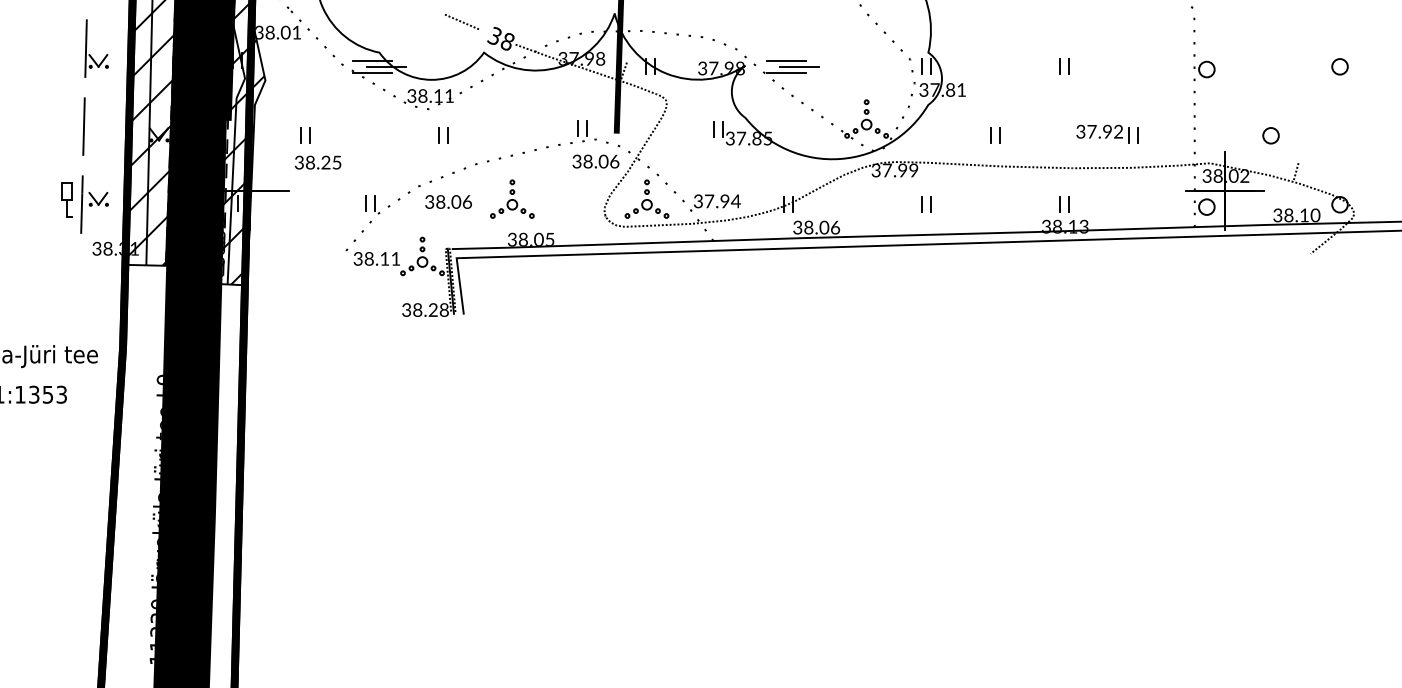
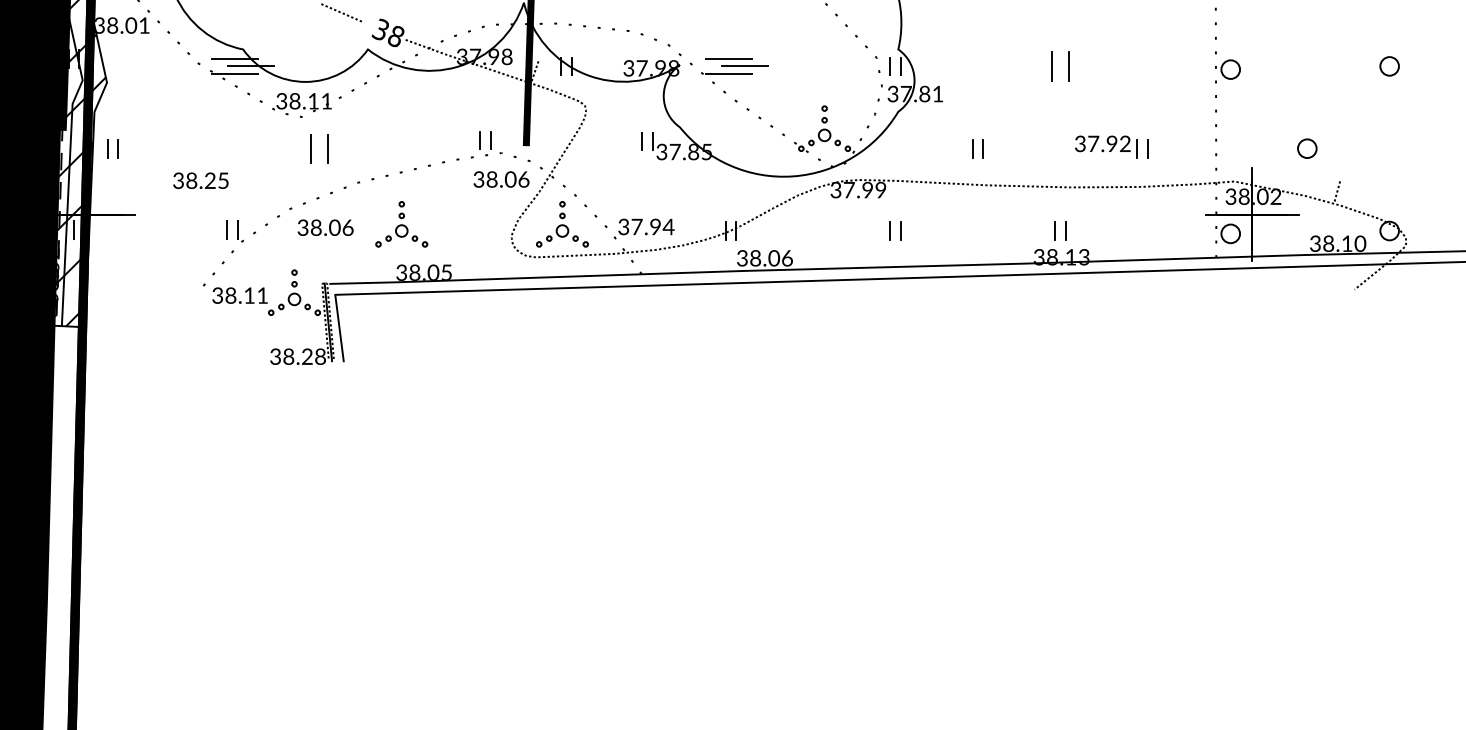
part: (1064, 66) -> (1060, 65), size x1.6
part: (305, 135) -> (113, 148), moved
part: (443, 135) -> (319, 148), size x1.6
text: (318, 162) -> (201, 180), moved

